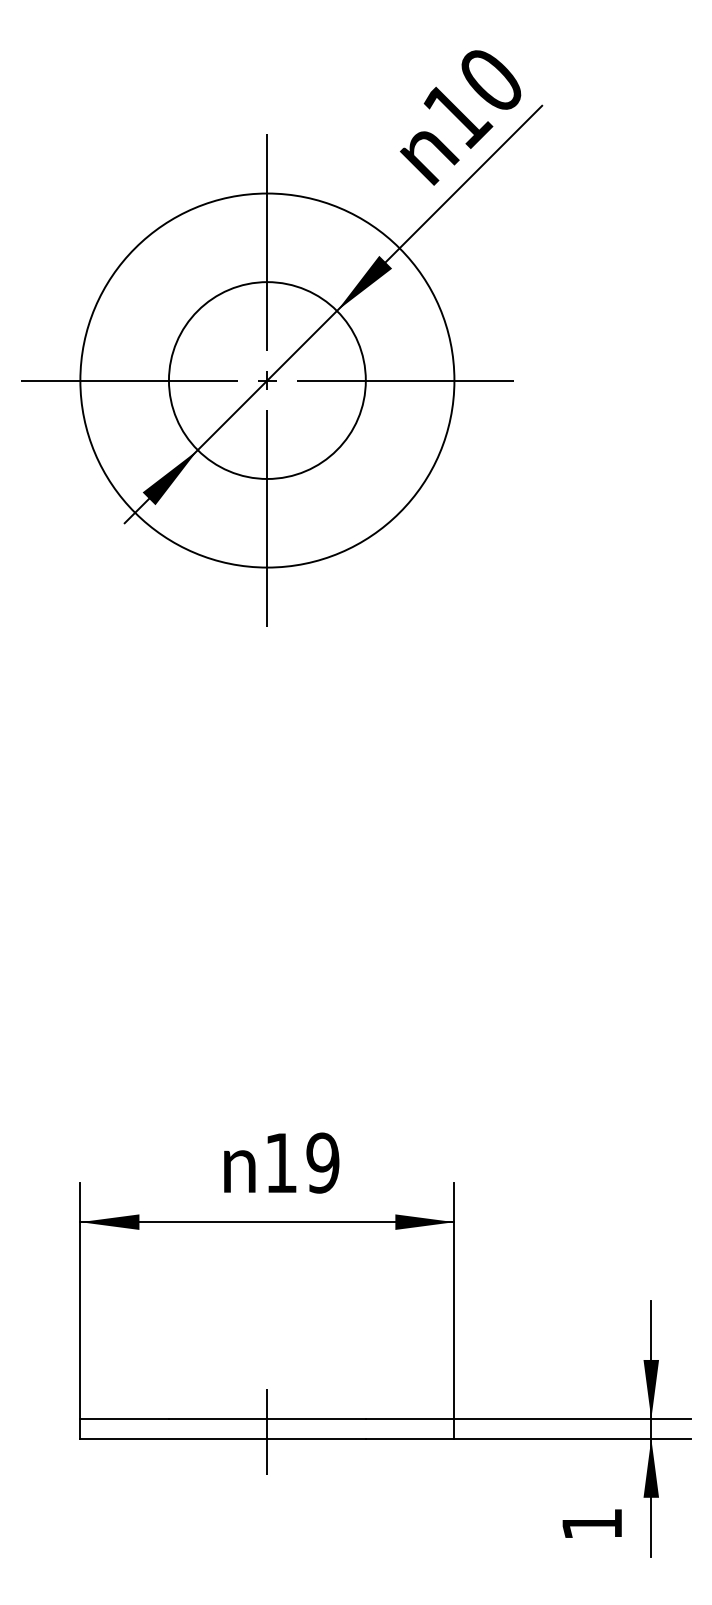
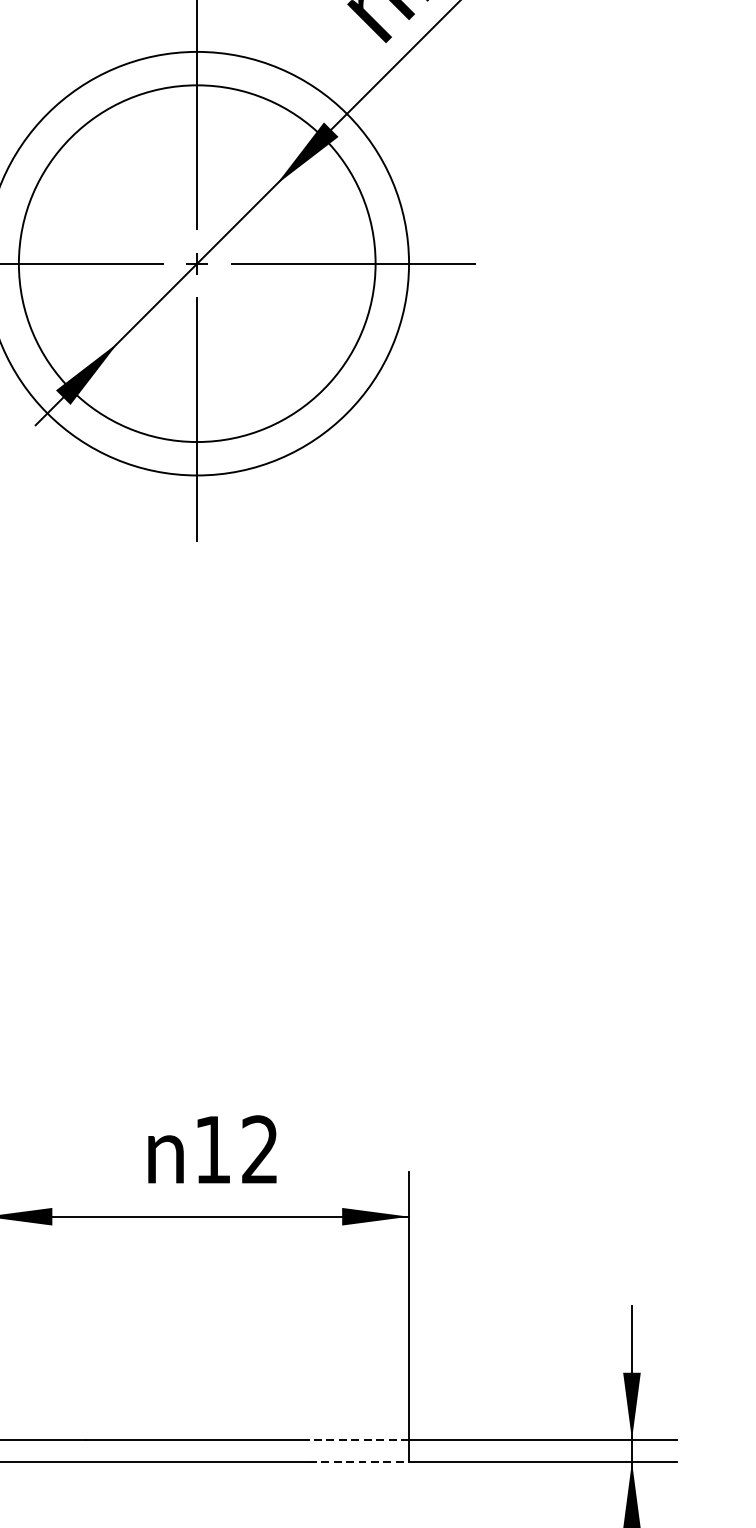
circle: (266, 380) -> (196, 263), size x1.6
text: (322, 1162) -> (259, 1149), 19 -> 12
line: (409, 1419) -> (358, 1440), solid -> dashed
line: (267, 1431) -> (197, 1453), removed
line: (410, 1438) -> (359, 1461), solid -> dashed

